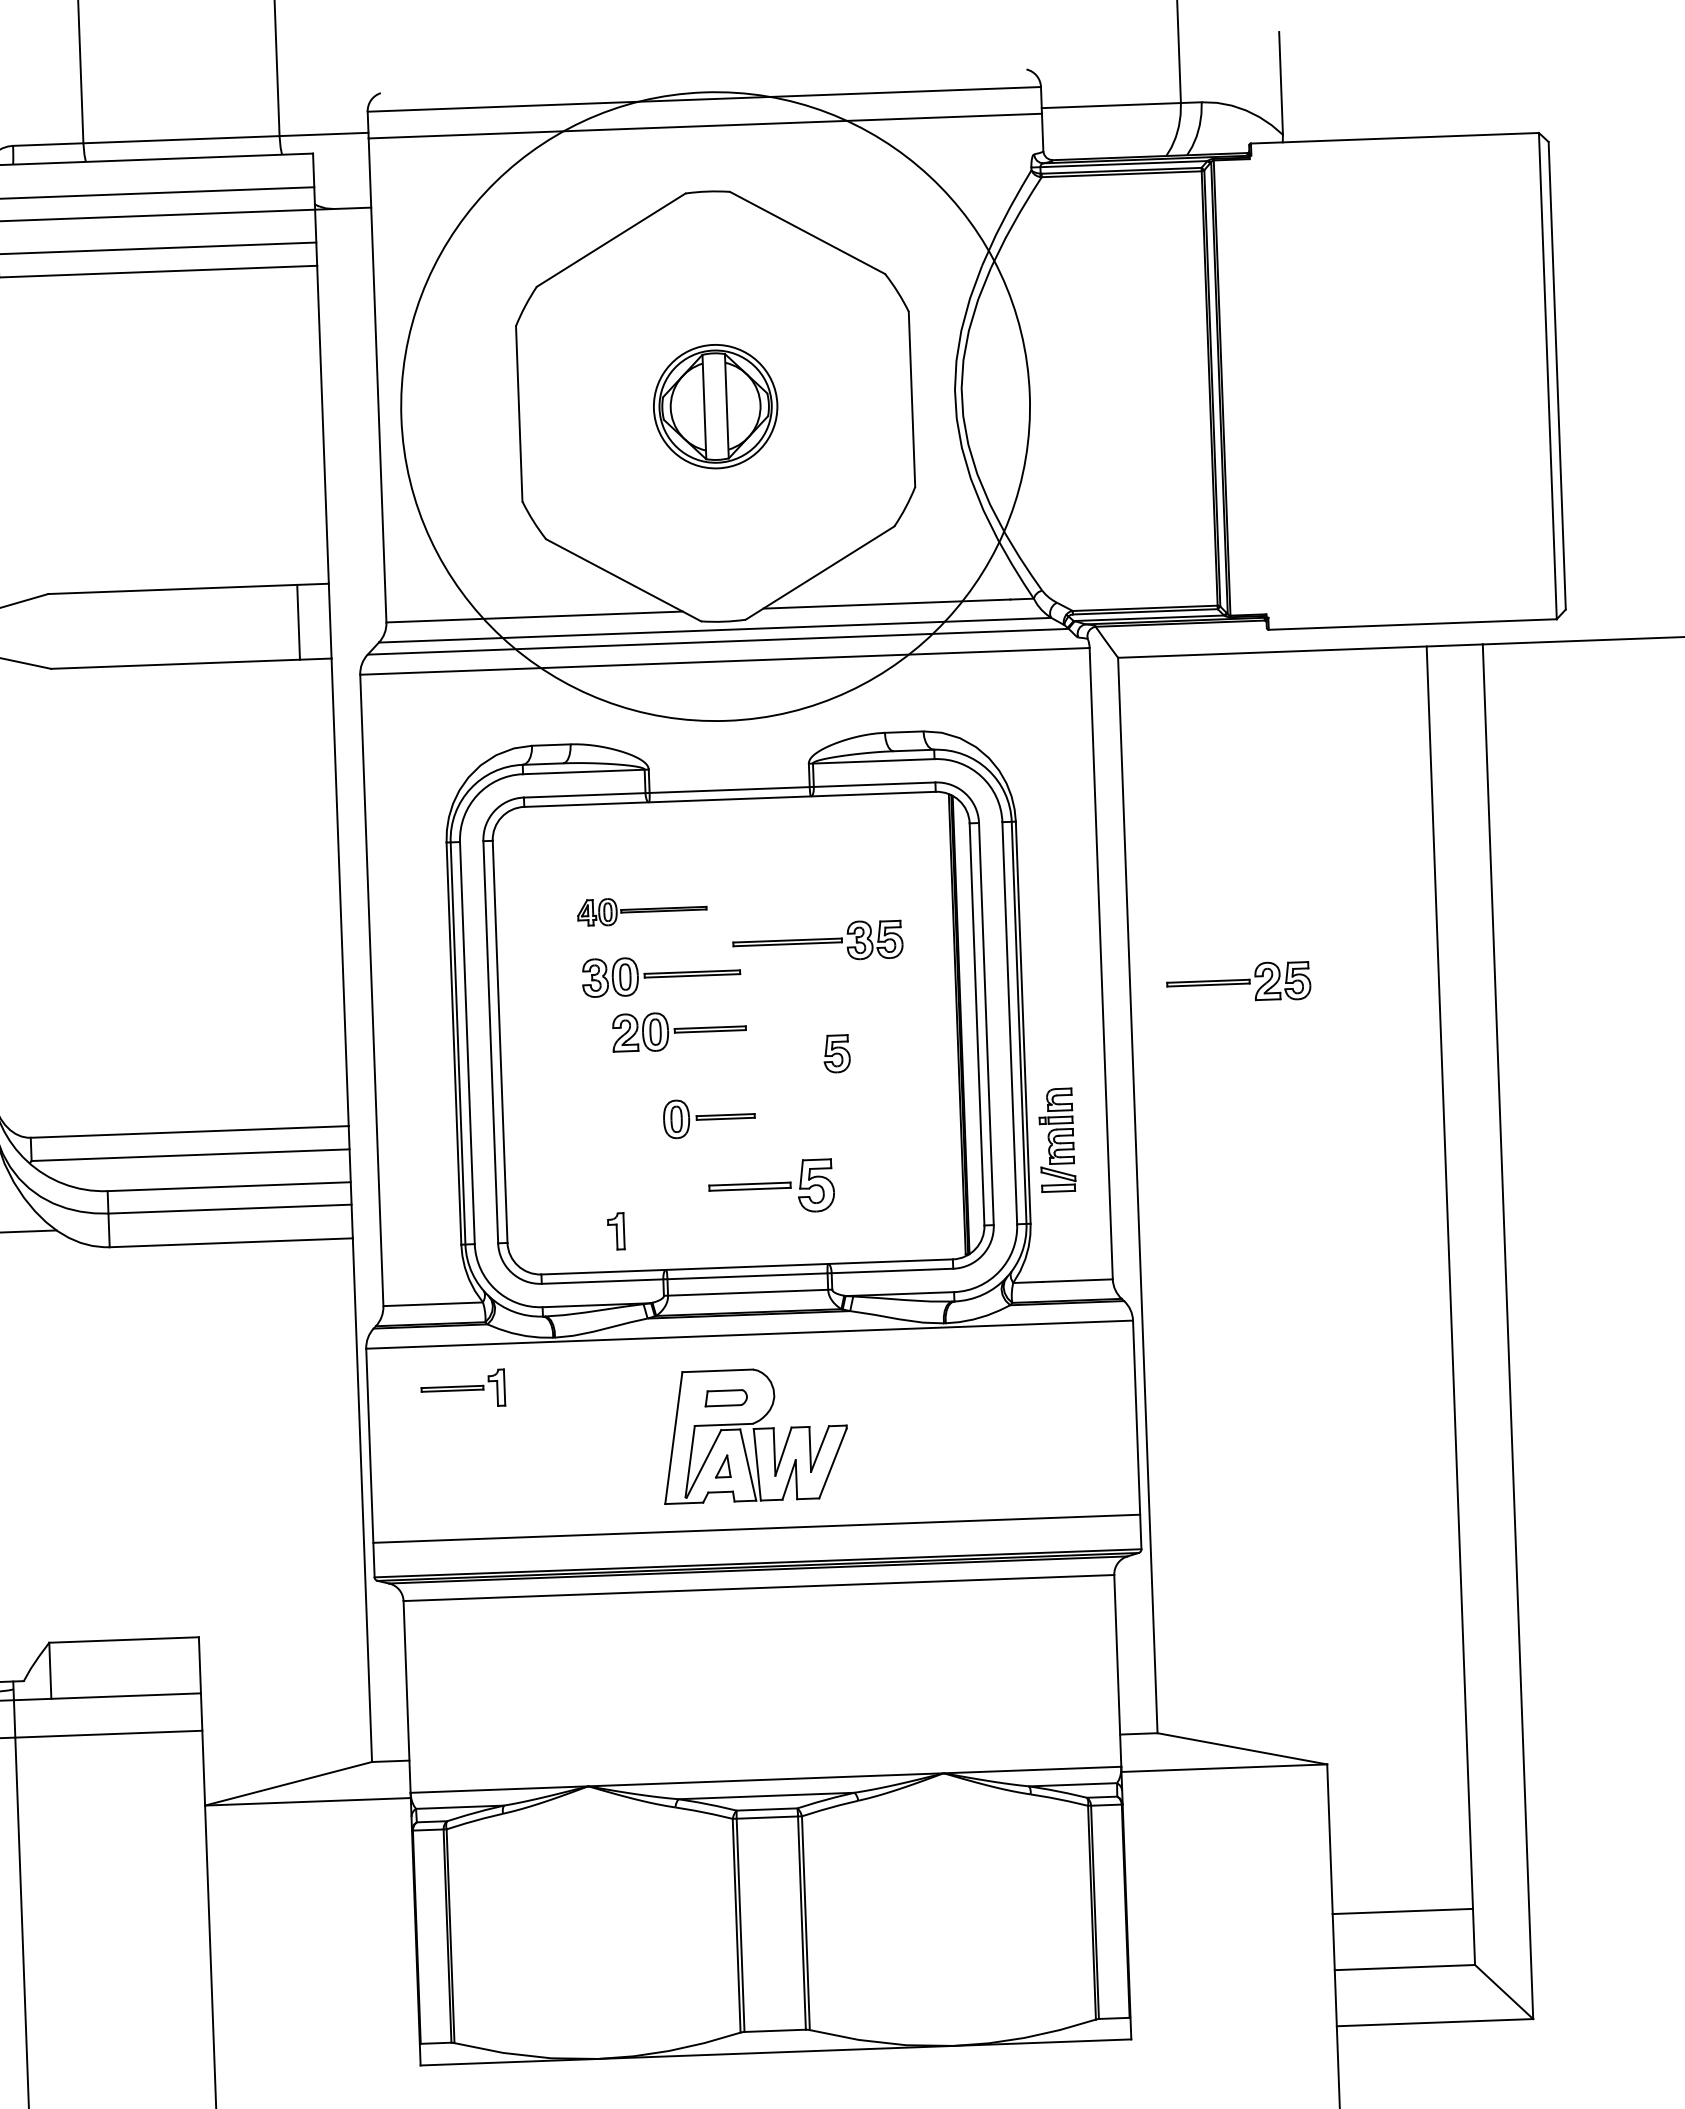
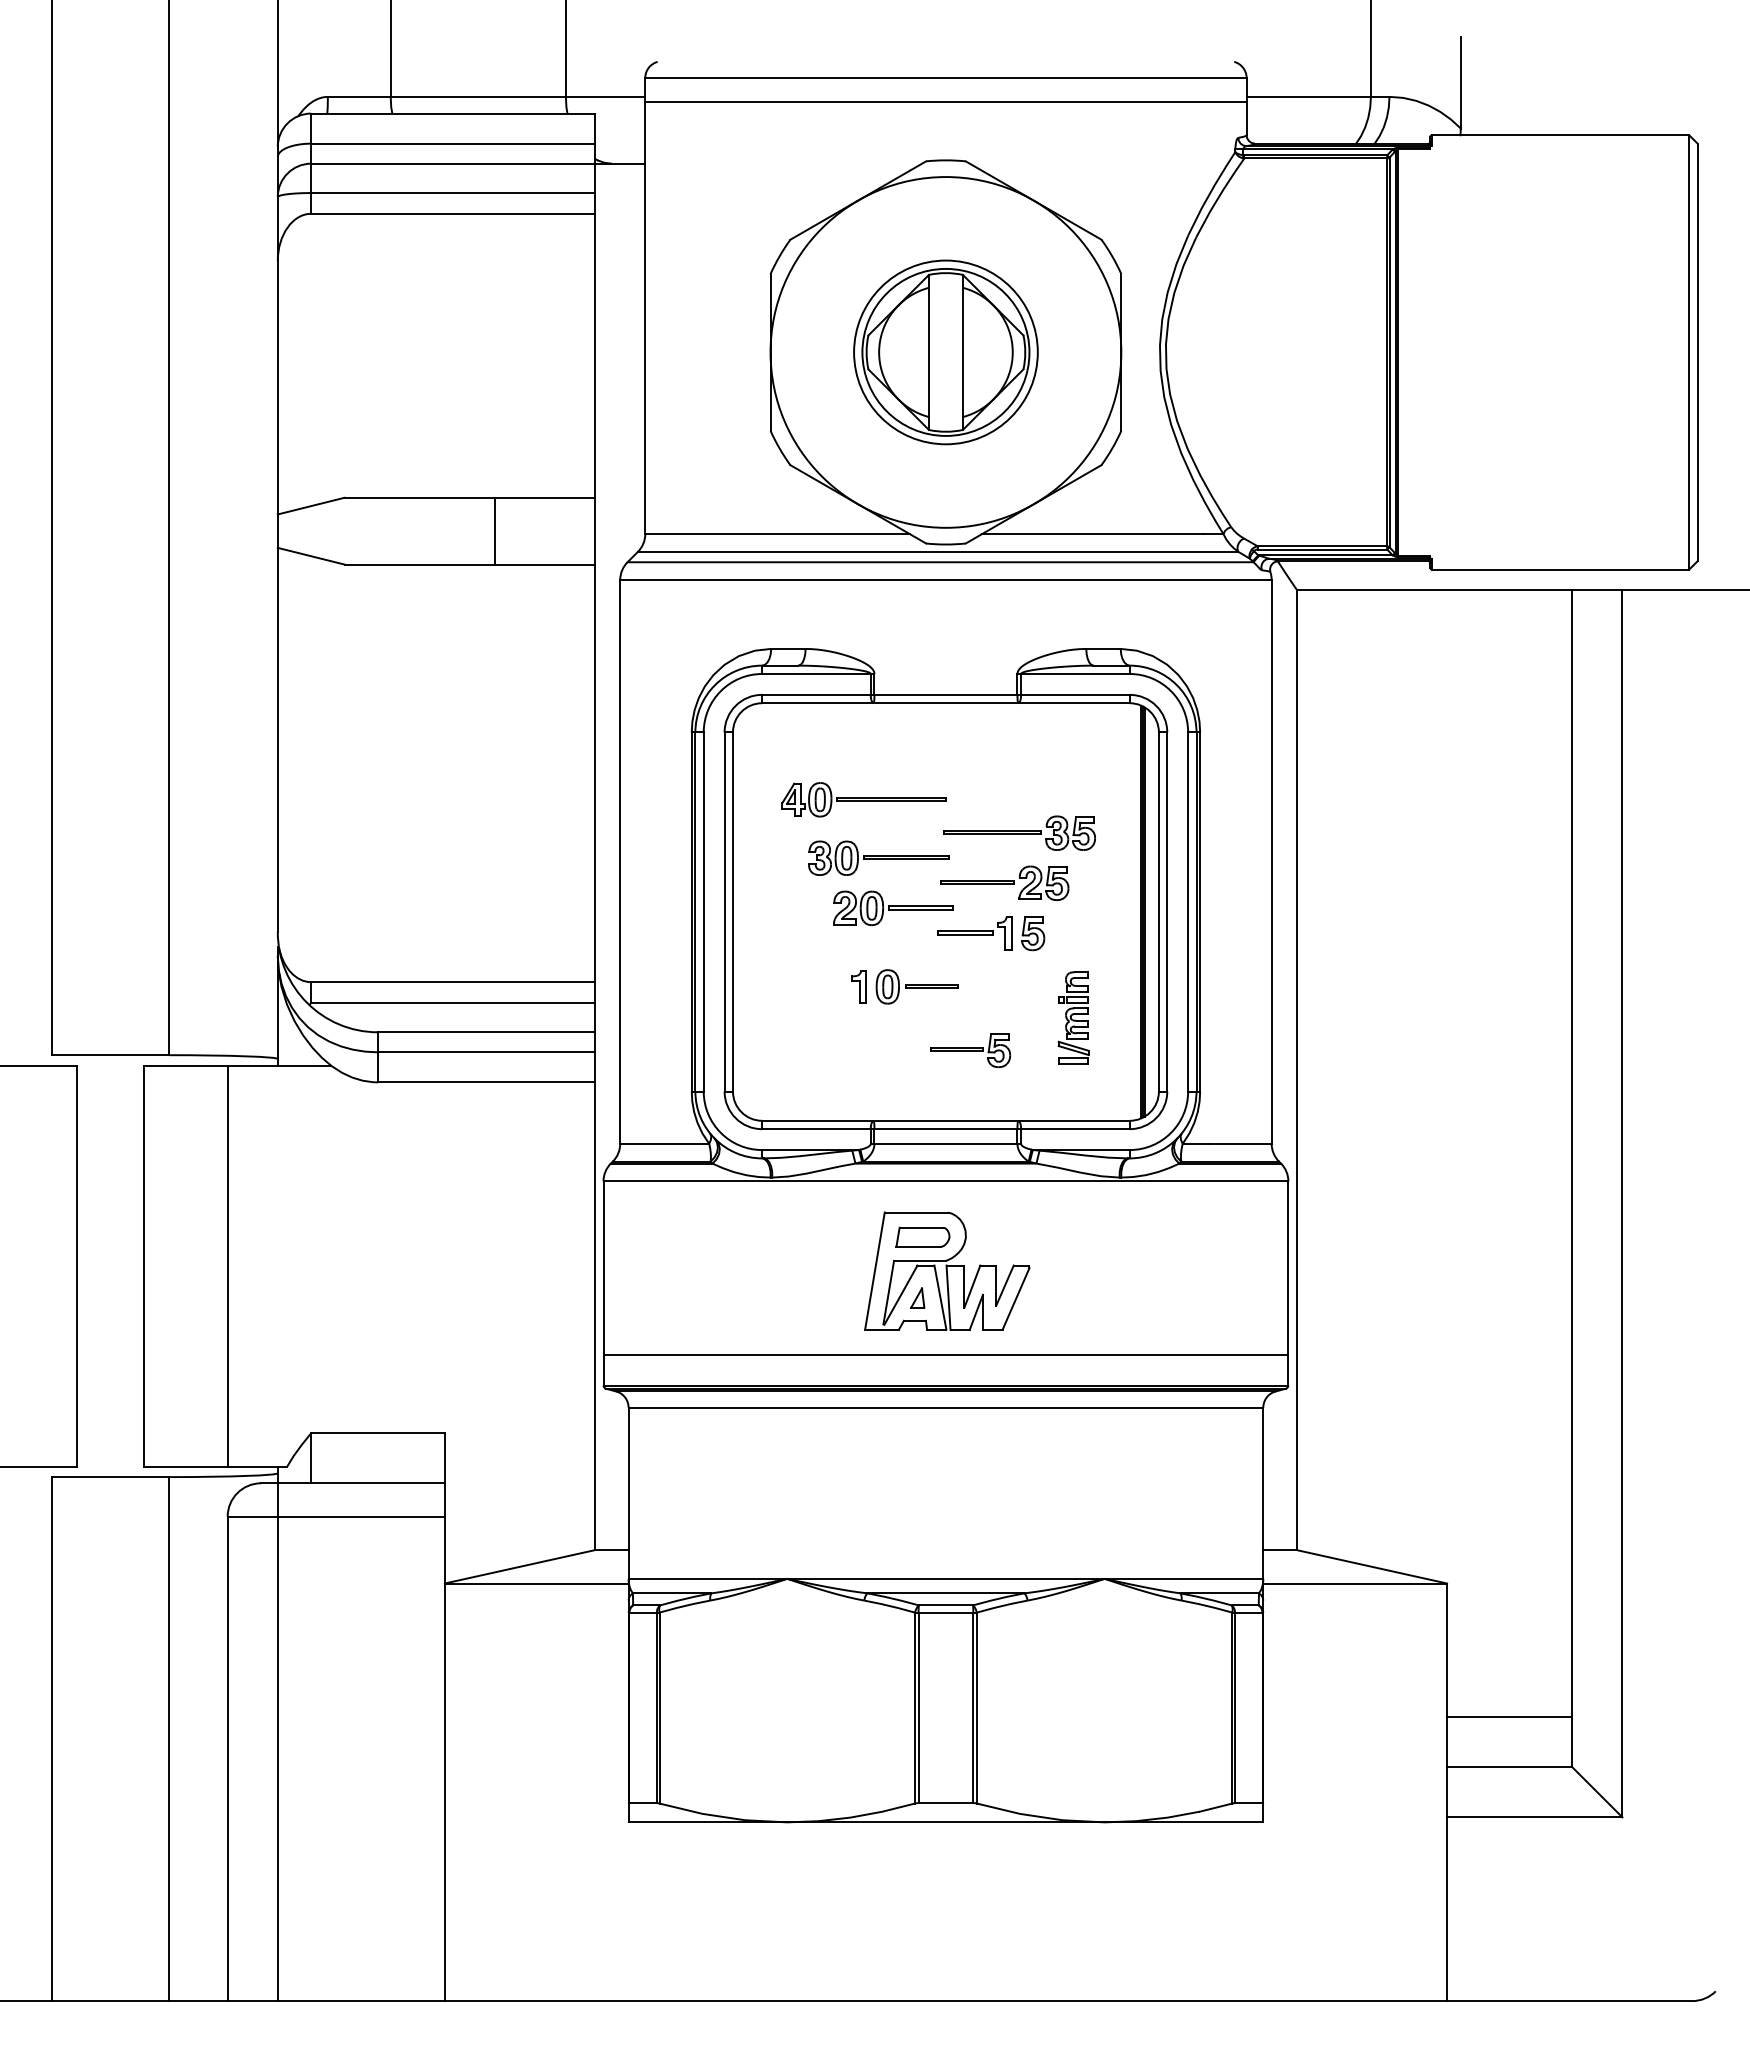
circle: (715, 406) -> (945, 352), size x0.62
part: (715, 406) -> (945, 352), size x1.67
line: (298, 621) -> (494, 530), moved
part: (641, 910) -> (863, 799), size x1.43
part: (1238, 981) -> (1004, 882), moved
part: (1057, 1139) -> (1073, 1017), moved
part: (771, 1187) -> (970, 1050), size x0.71
part: (615, 1231) -> (858, 986), moved
part: (463, 1389) -> (974, 933), moved
part: (725, 1397) -> (922, 1236), size x1.43

